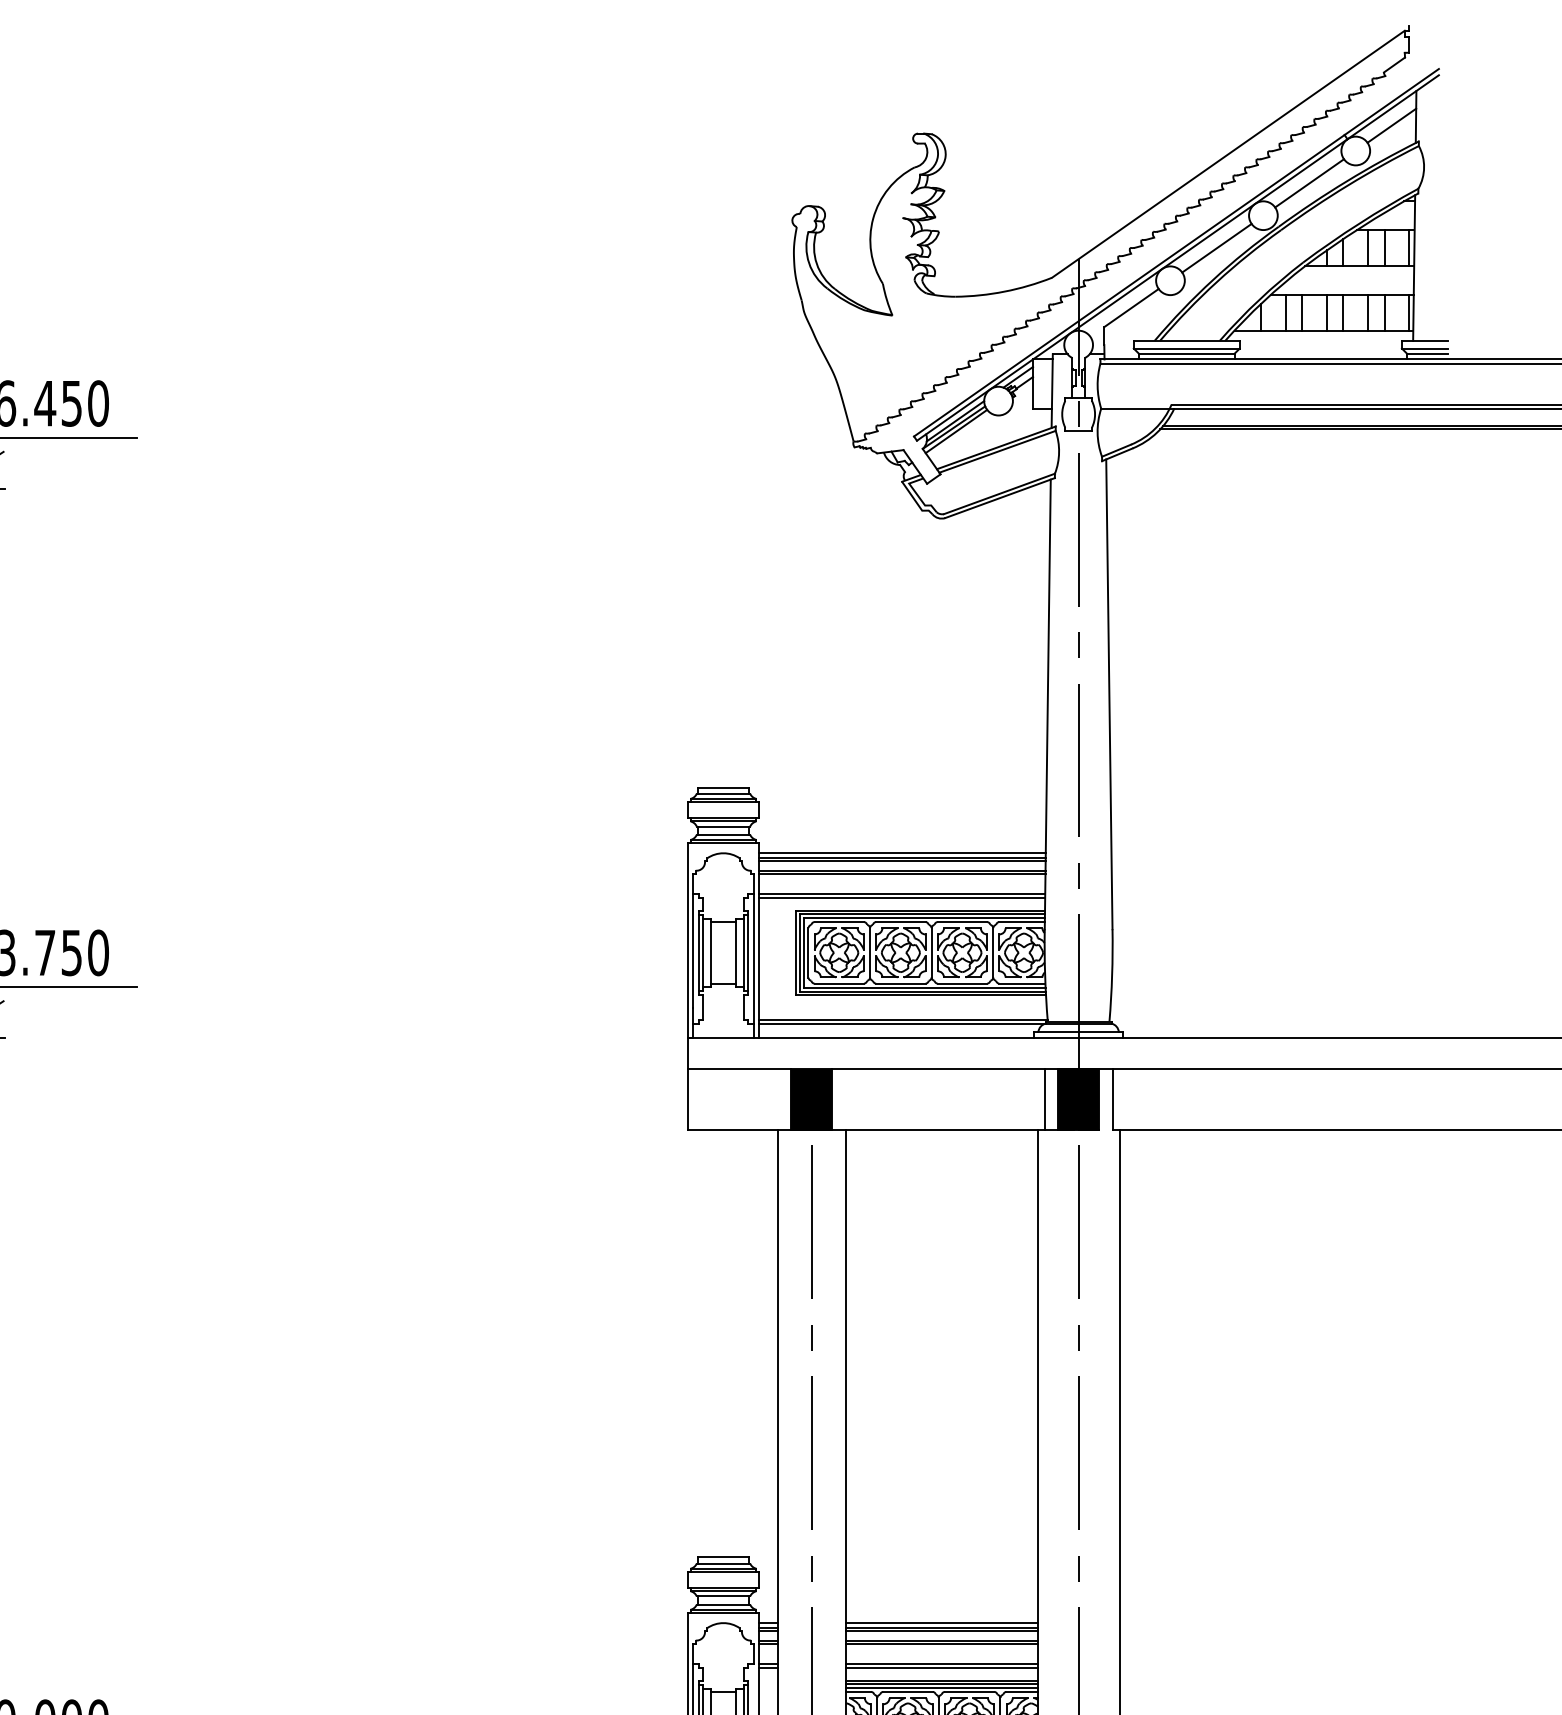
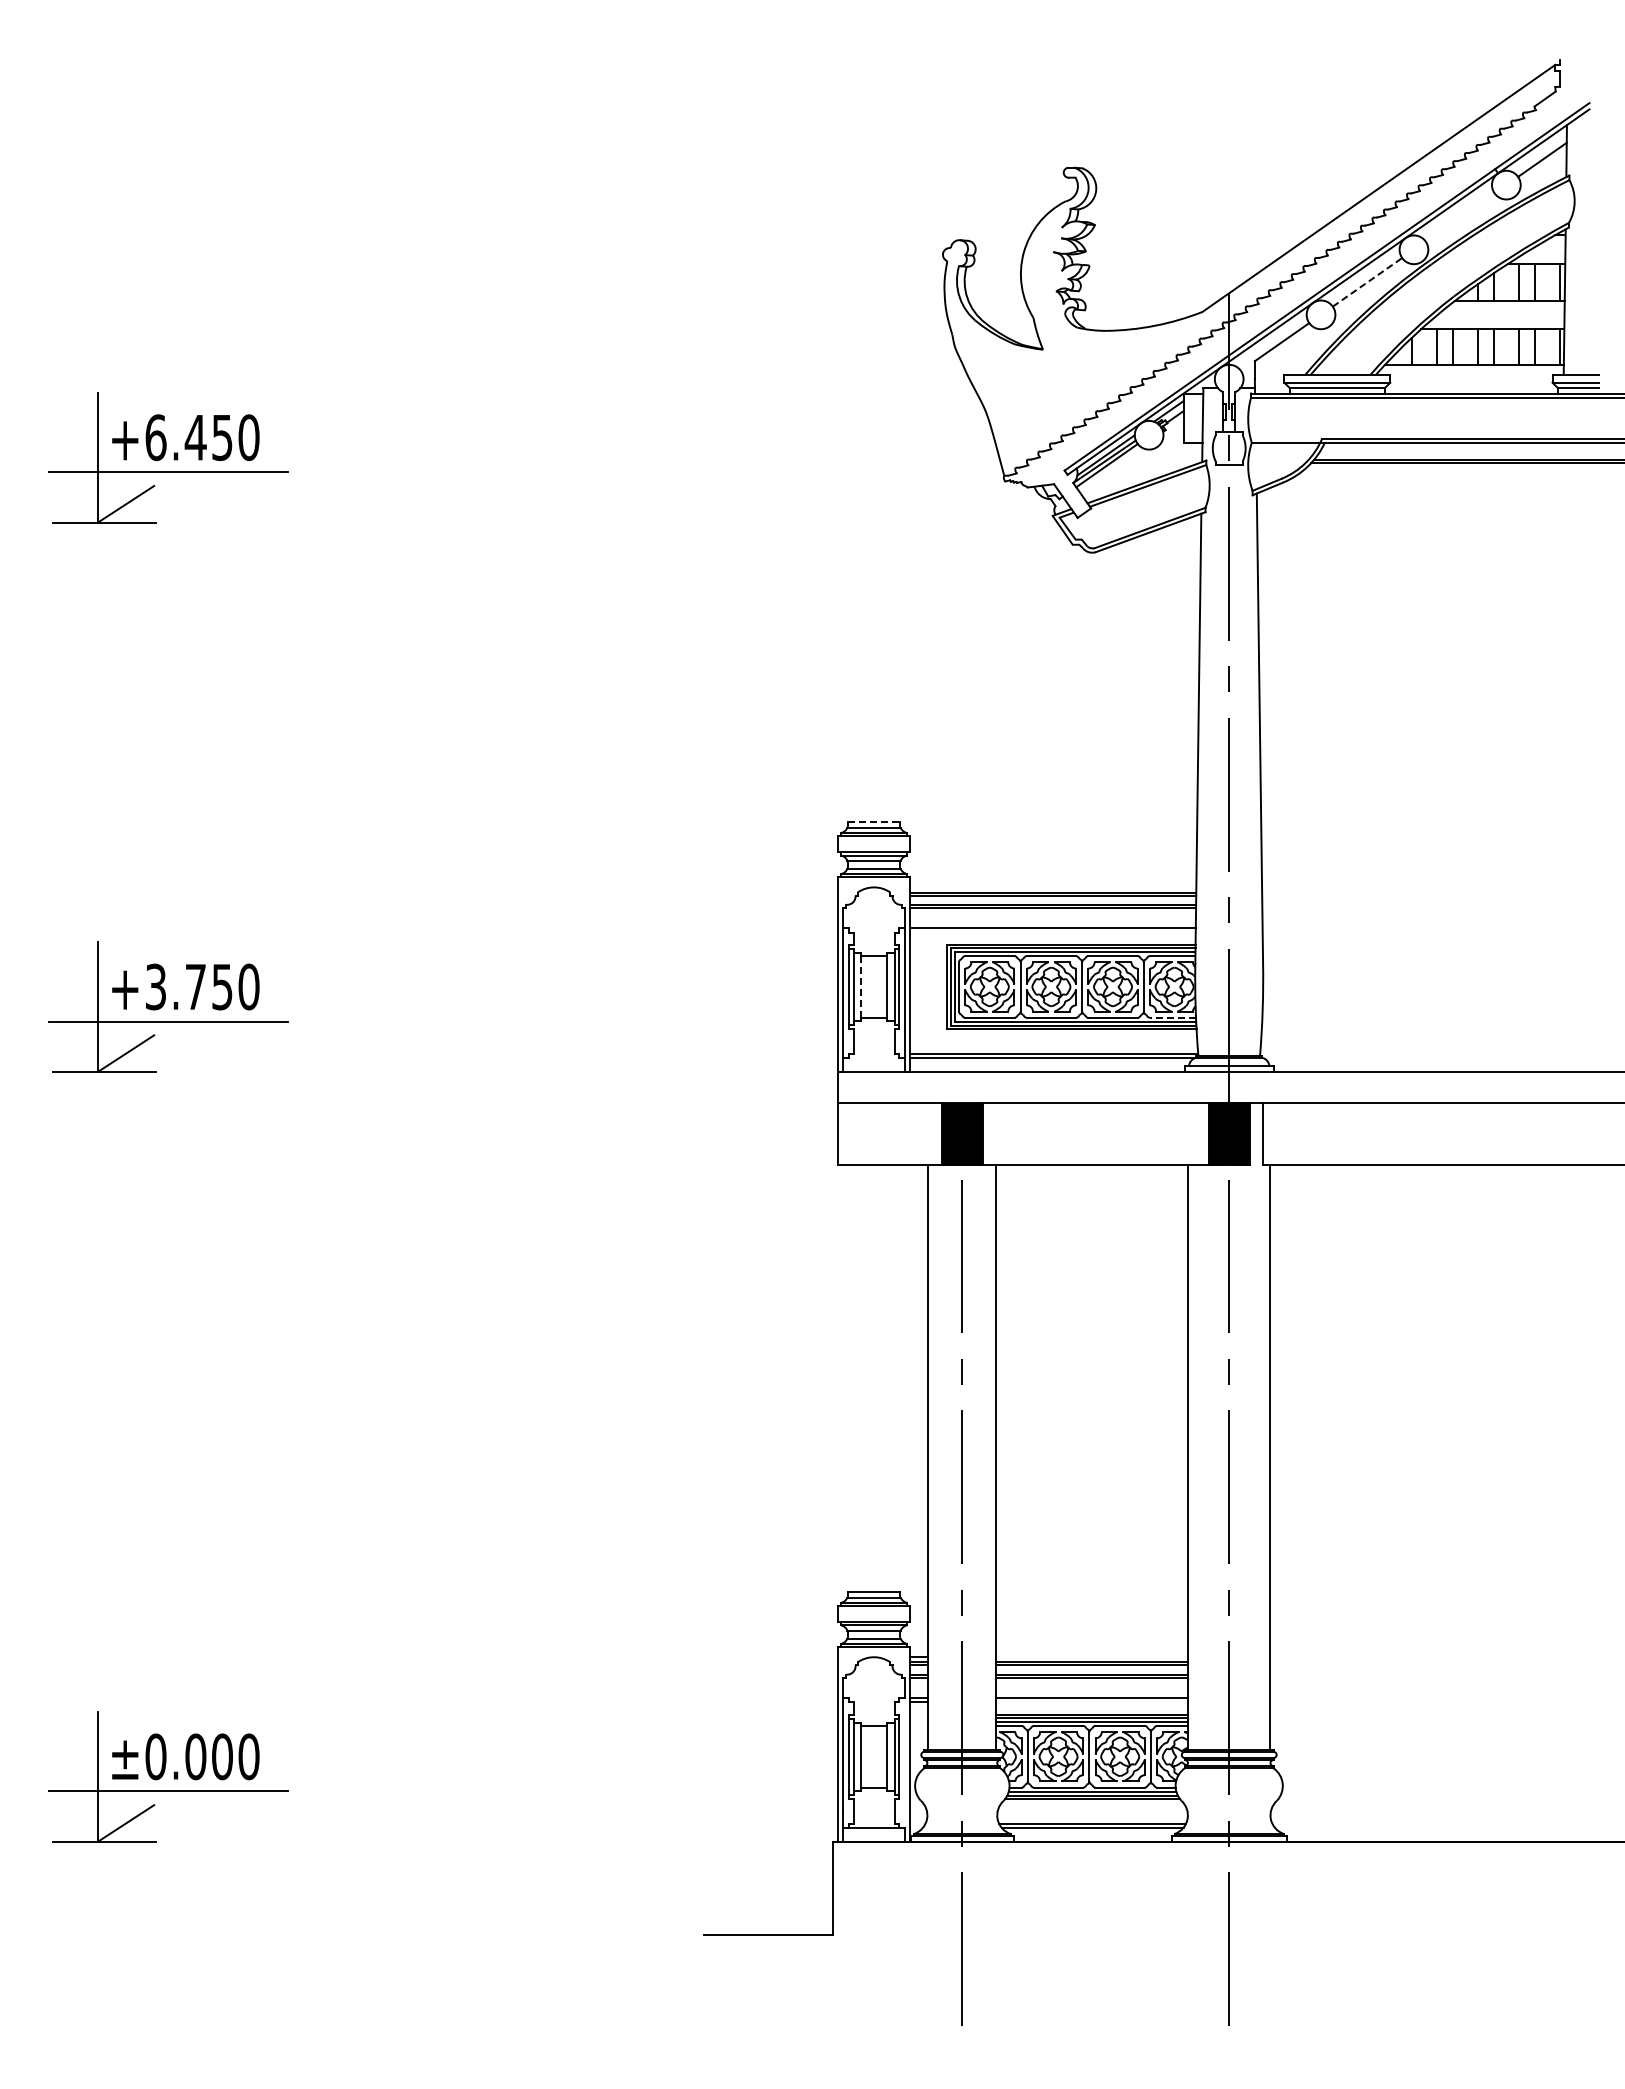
line: (1308, 183) -> (1459, 217), removed
line: (1216, 248) -> (1367, 282), solid -> dashed
line: (723, 787) -> (874, 821), solid -> dashed
line: (901, 853) -> (1052, 887), removed
line: (901, 898) -> (1052, 932), removed
line: (710, 952) -> (861, 986), solid -> dashed
line: (1021, 983) -> (1172, 1017), solid -> dashed
line: (1044, 1099) -> (1195, 1133), removed
line: (941, 1623) -> (1092, 1657), removed
line: (941, 1668) -> (1092, 1702), removed

